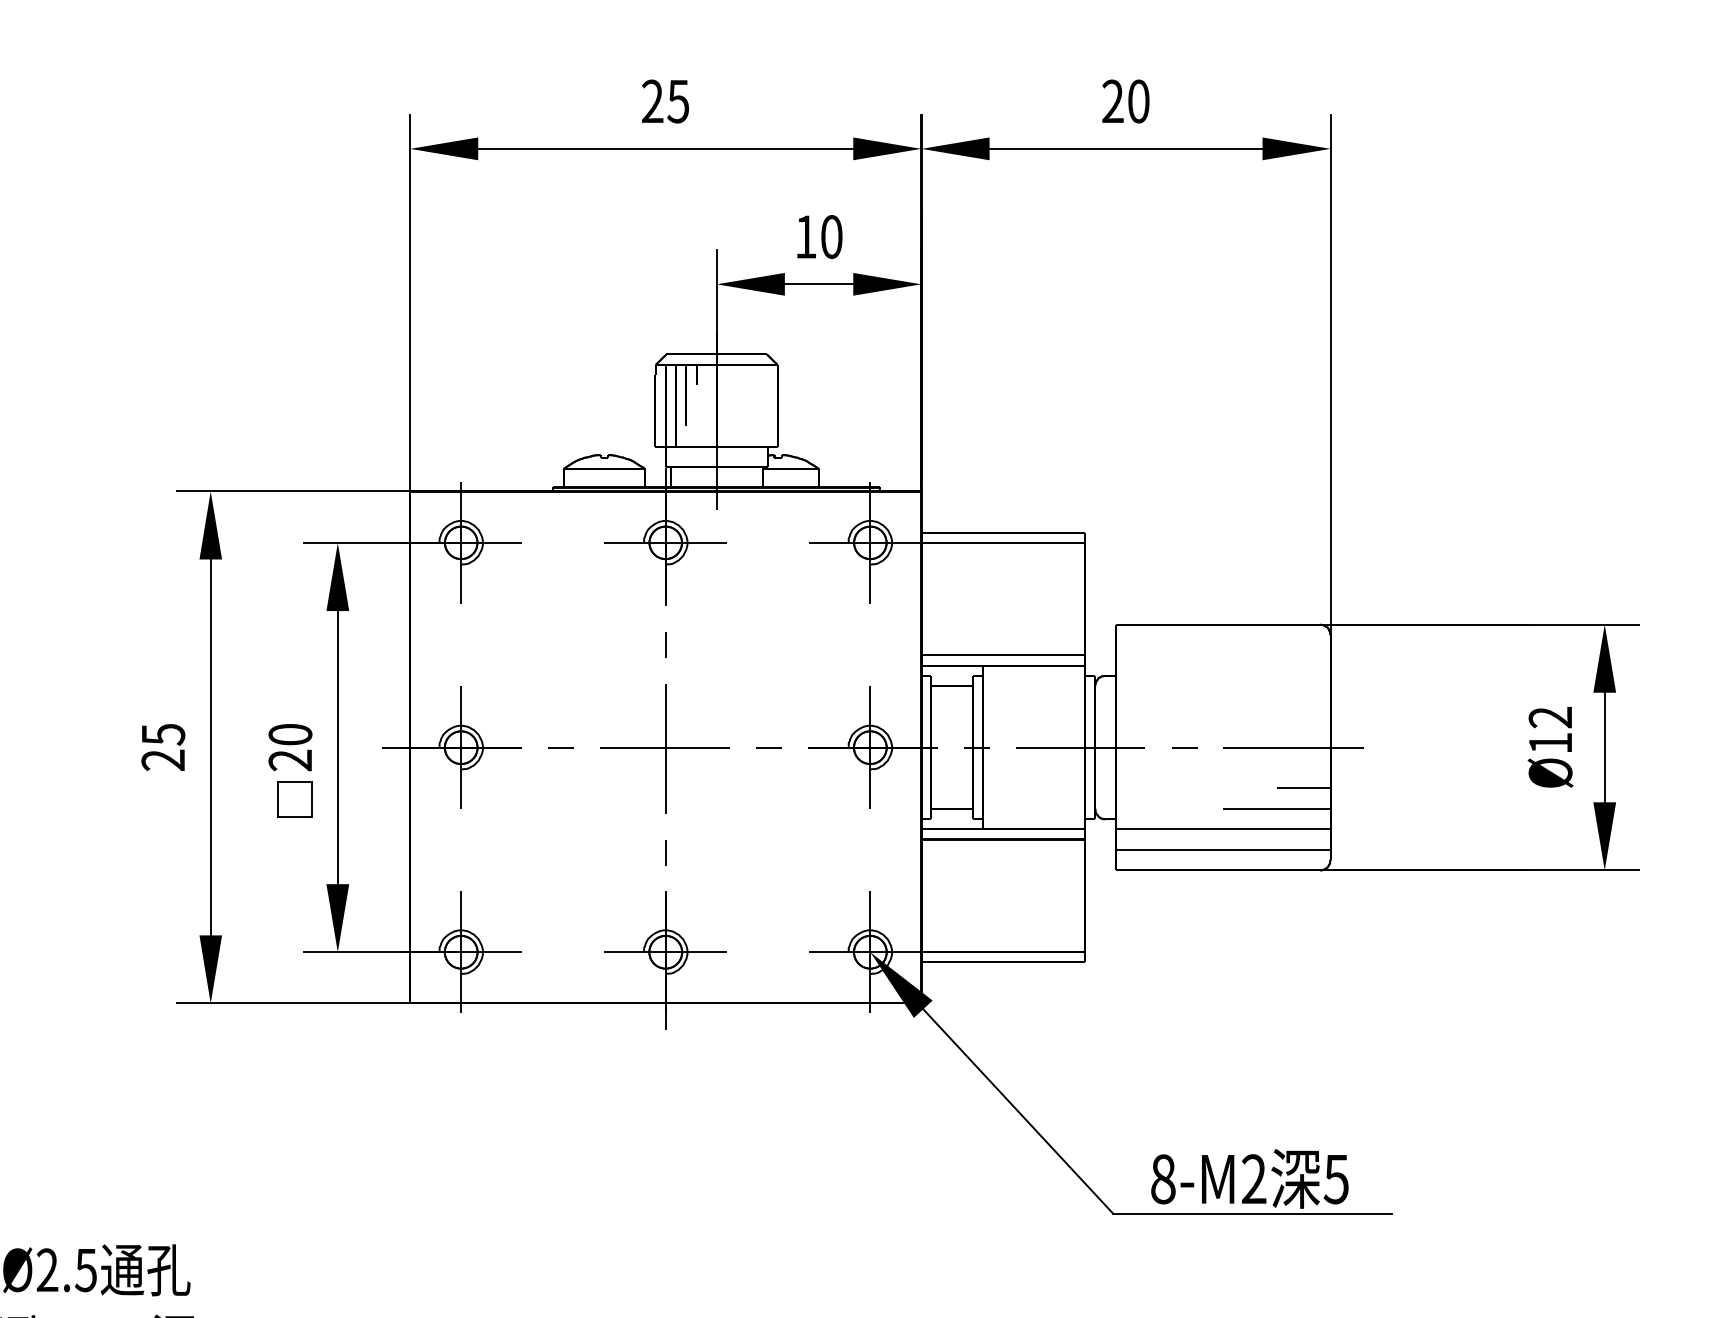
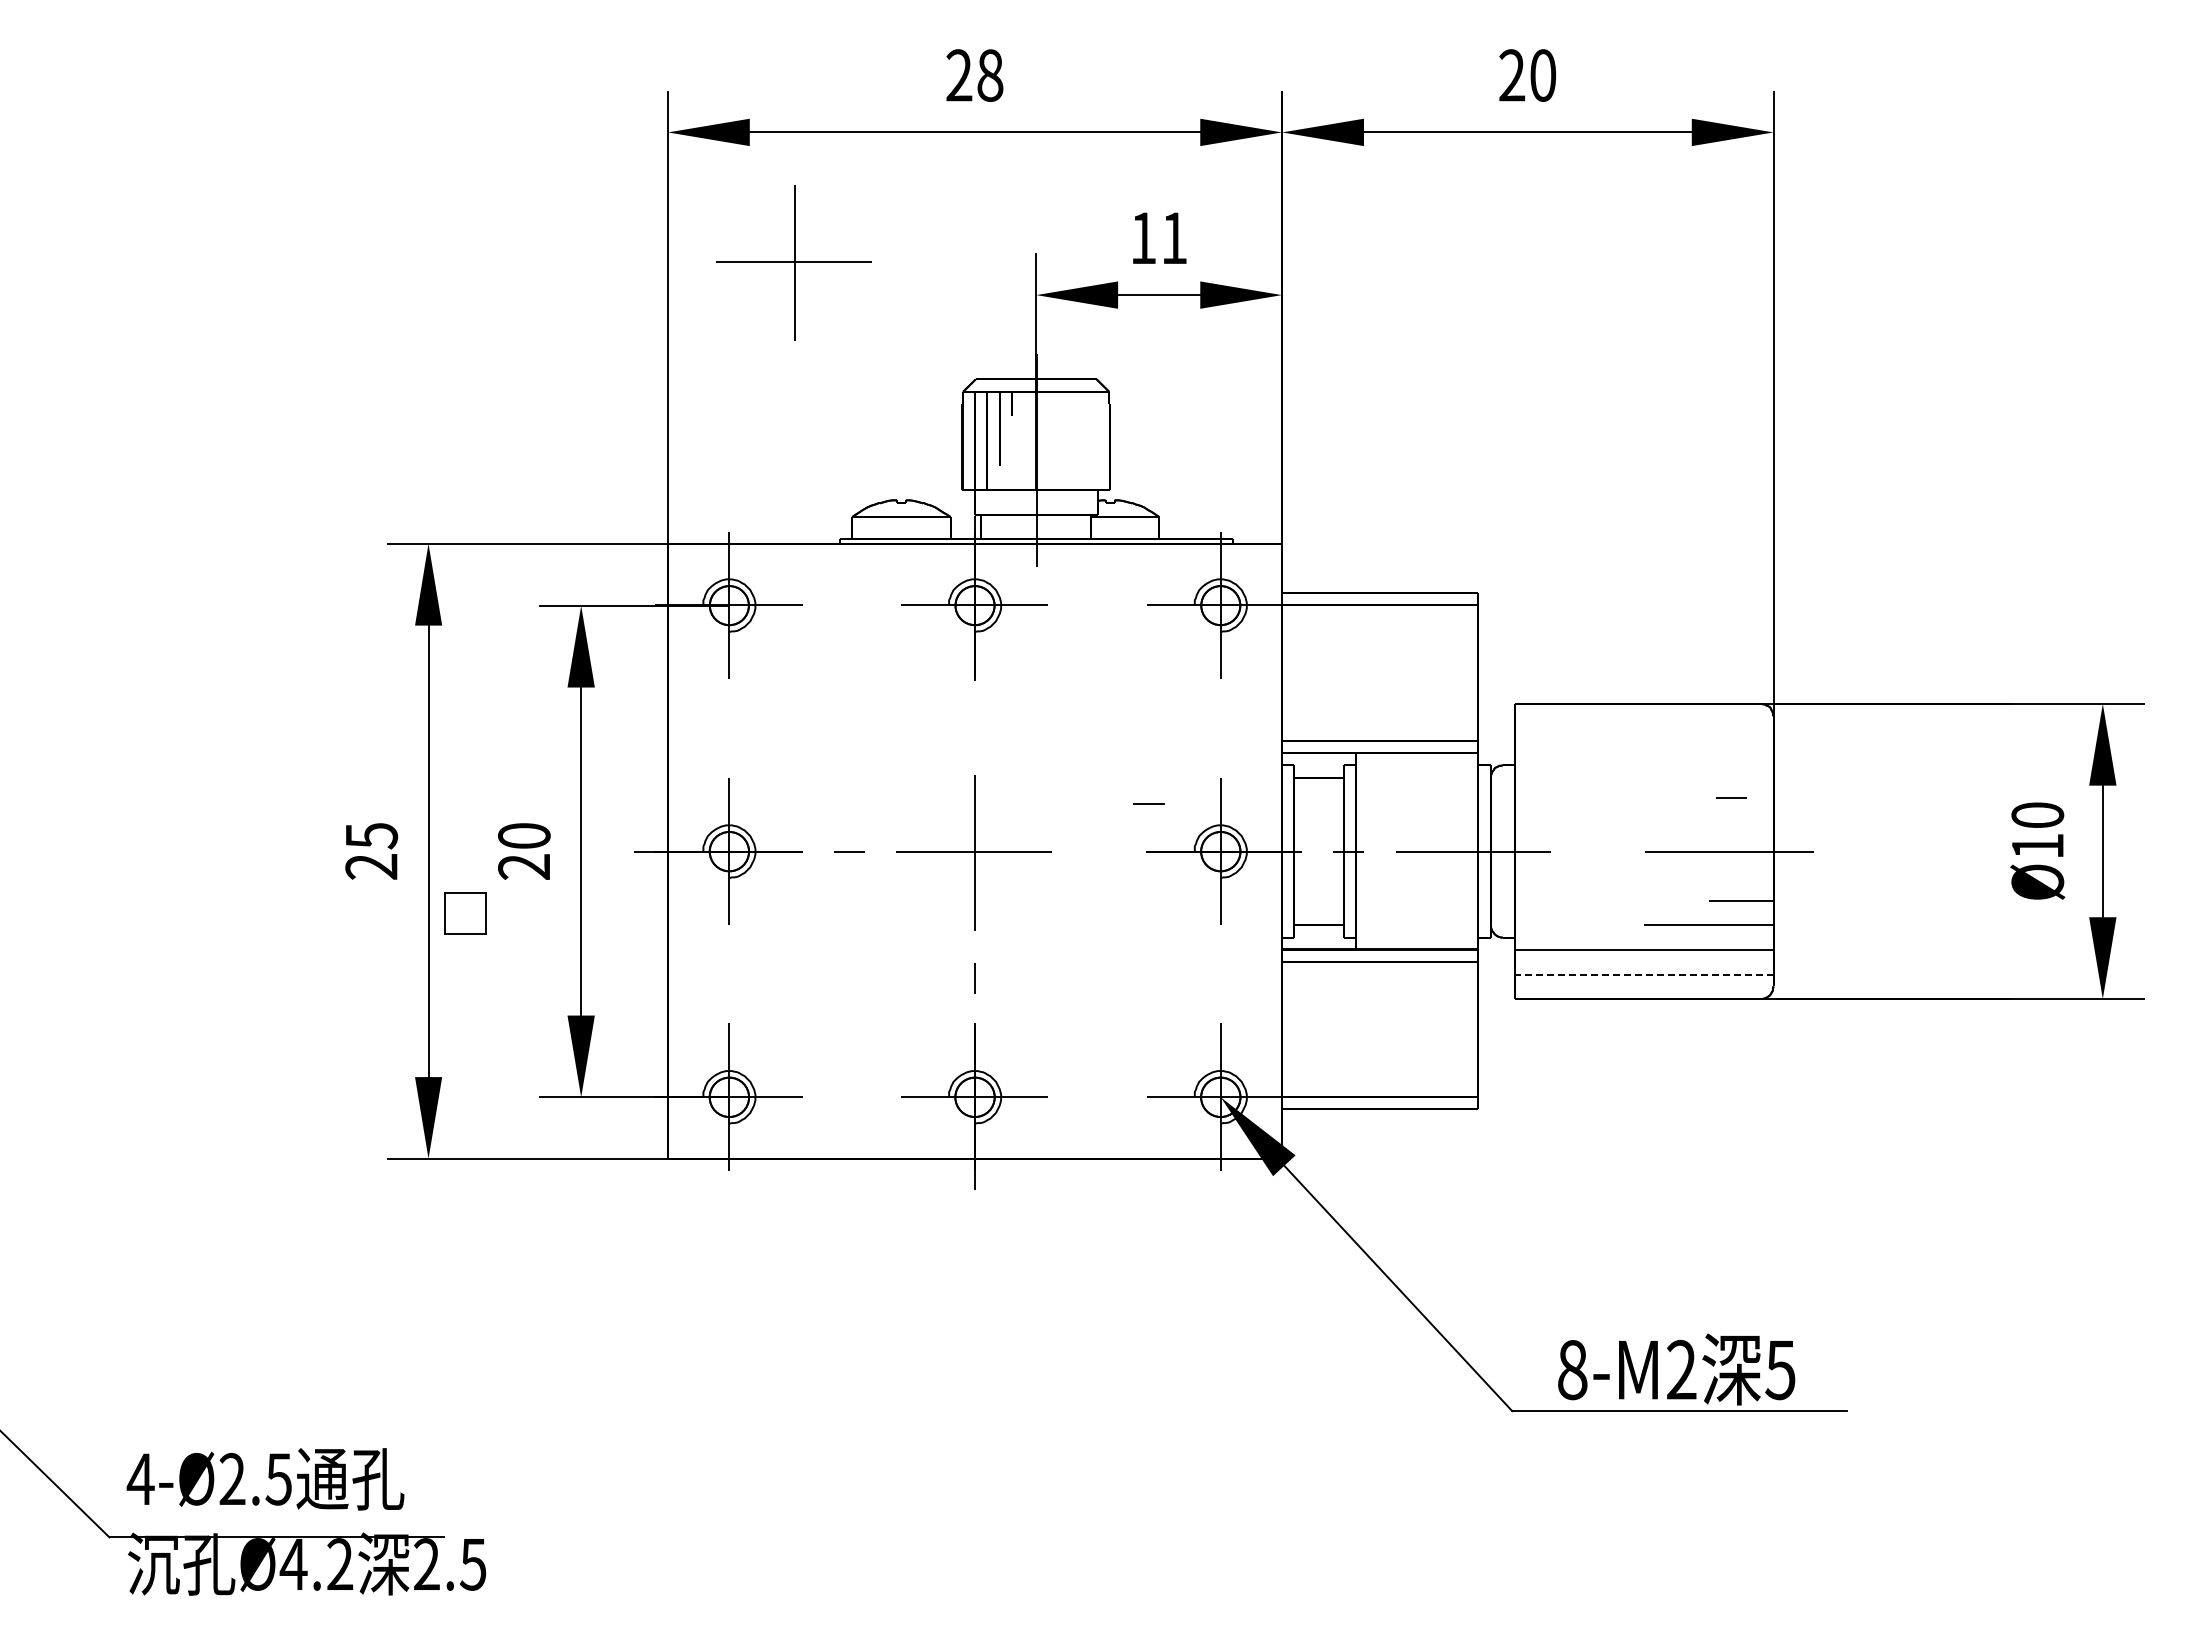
text: (677, 101) -> (989, 75), 25 -> 28
text: (831, 236) -> (1174, 237), 10 -> 11
part: (514, 257) -> (793, 262), added
line: (665, 645) -> (974, 728), removed
text: (1550, 717) -> (2037, 815), Ø12 -> Ø10
line: (768, 747) -> (1148, 803), moved
line: (1184, 747) -> (1731, 797), moved
part: (295, 799) -> (465, 913), moved
line: (1223, 849) -> (1644, 974), solid -> dashed

